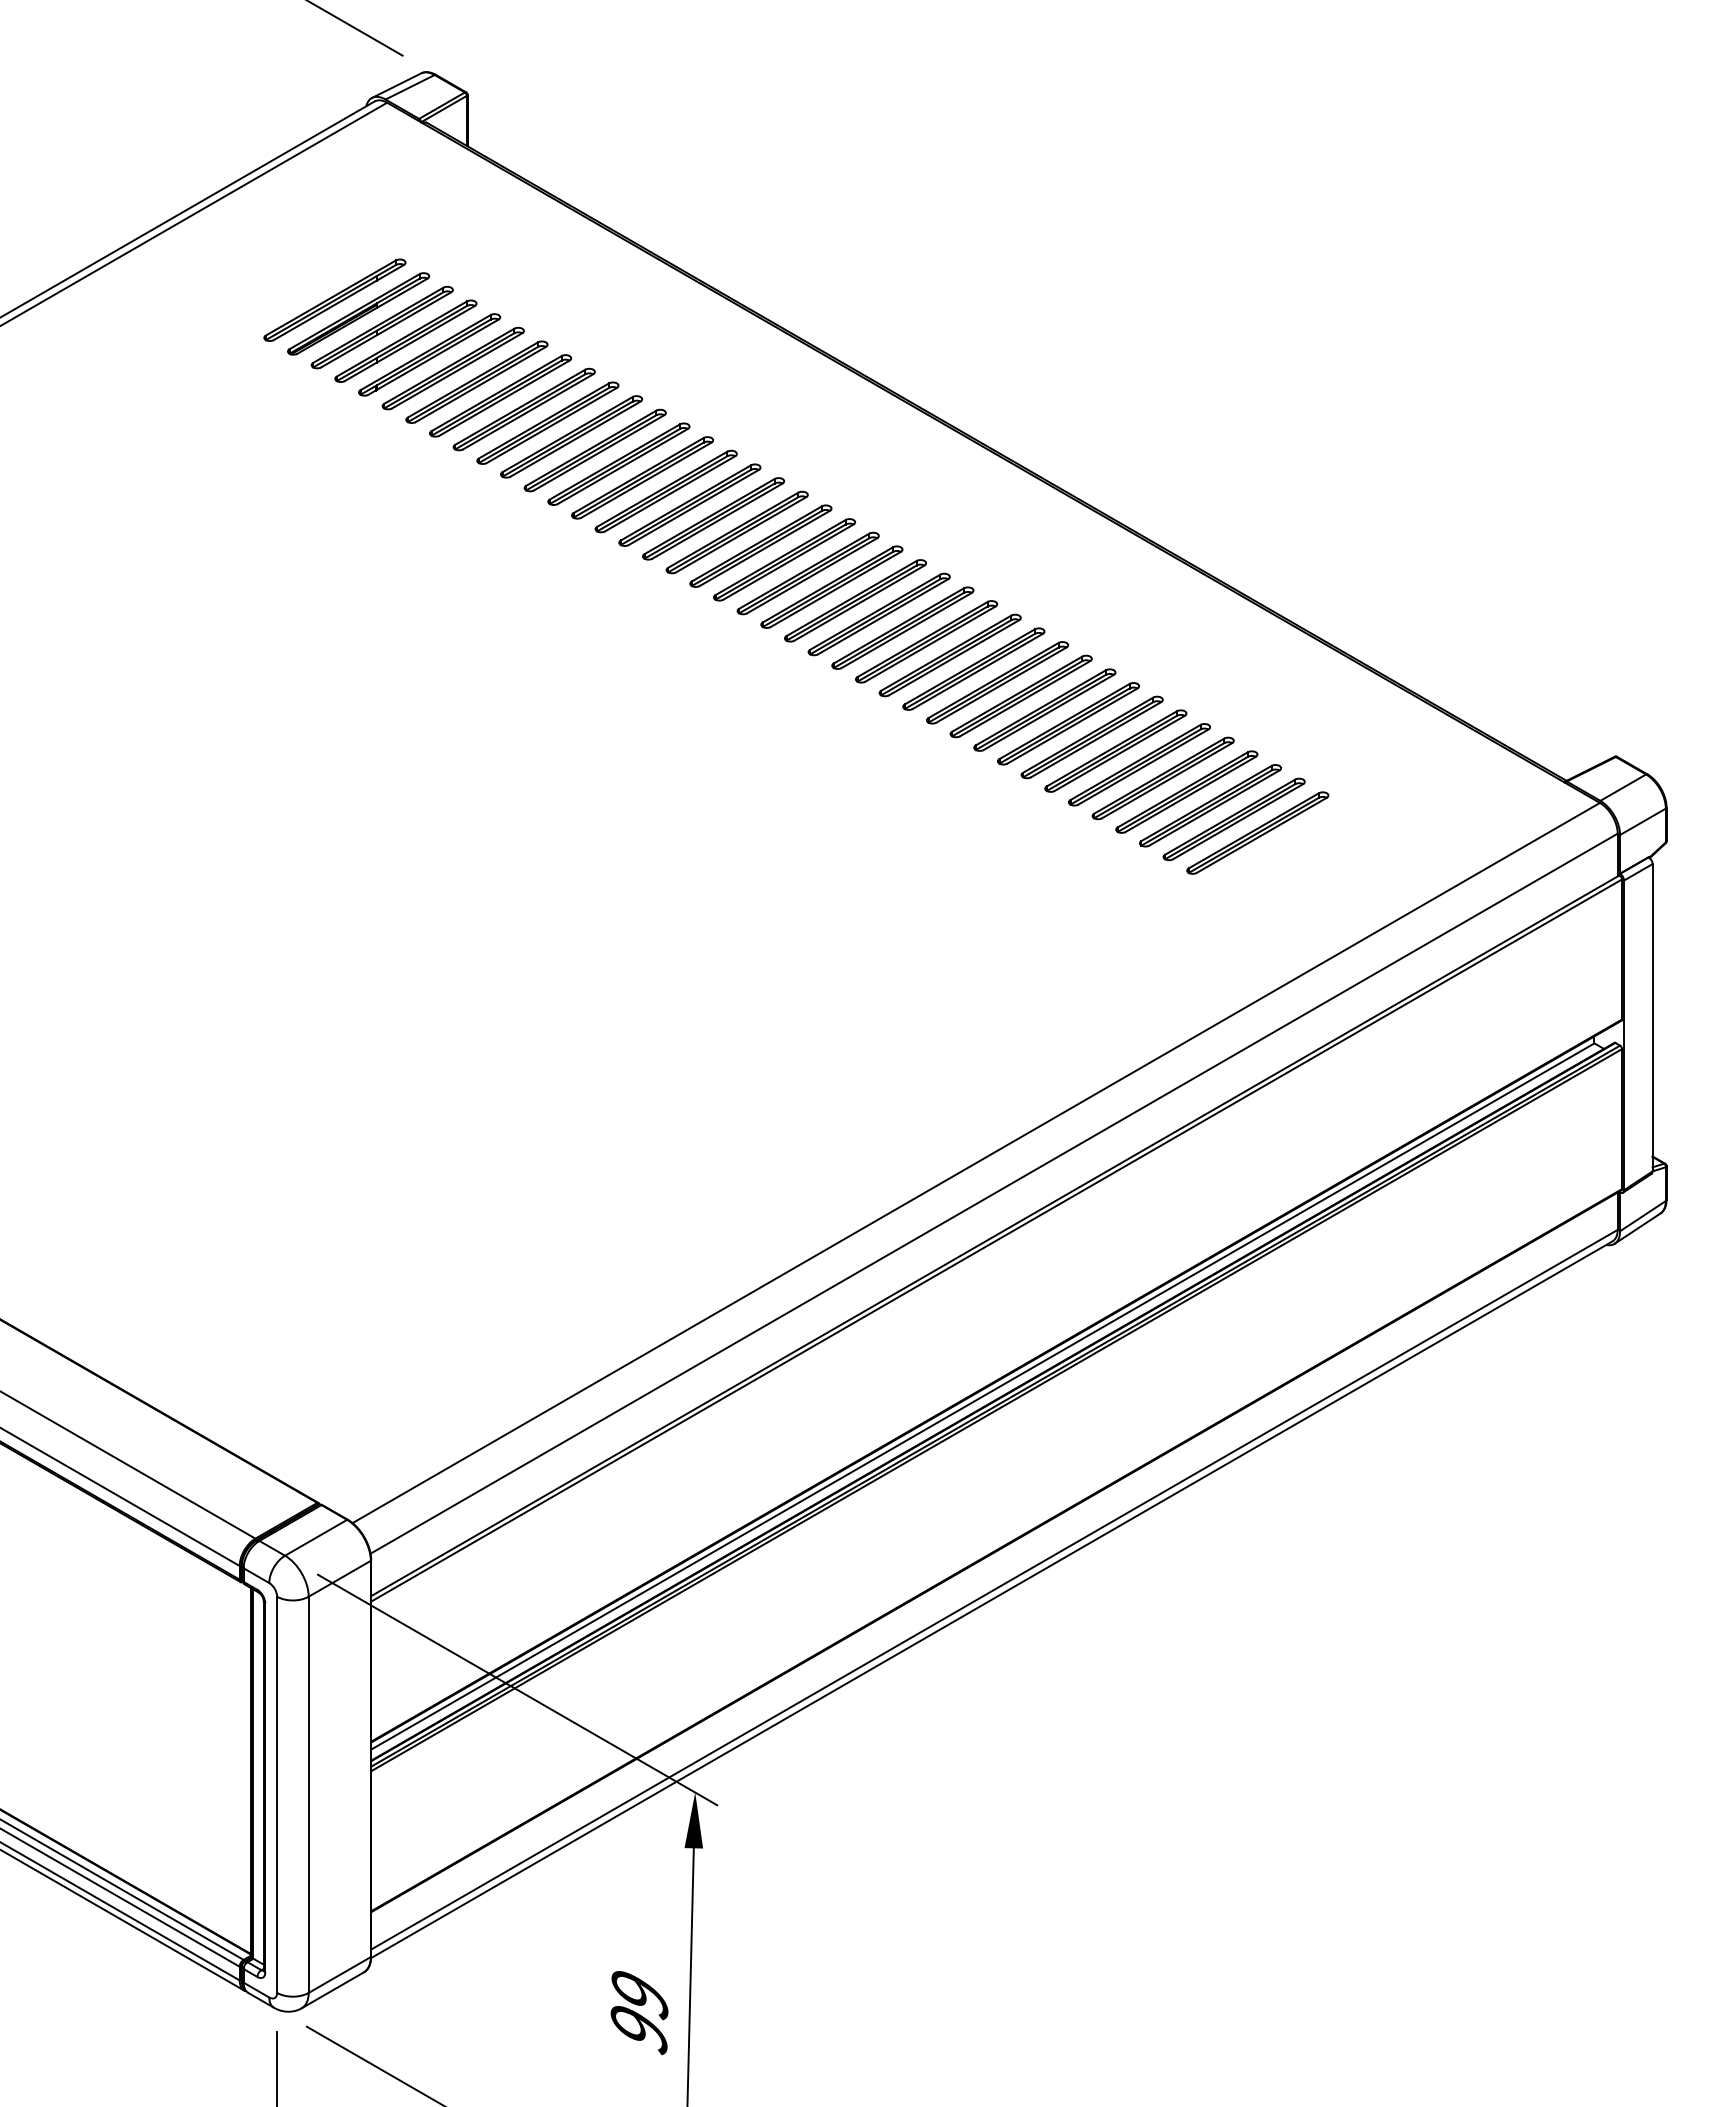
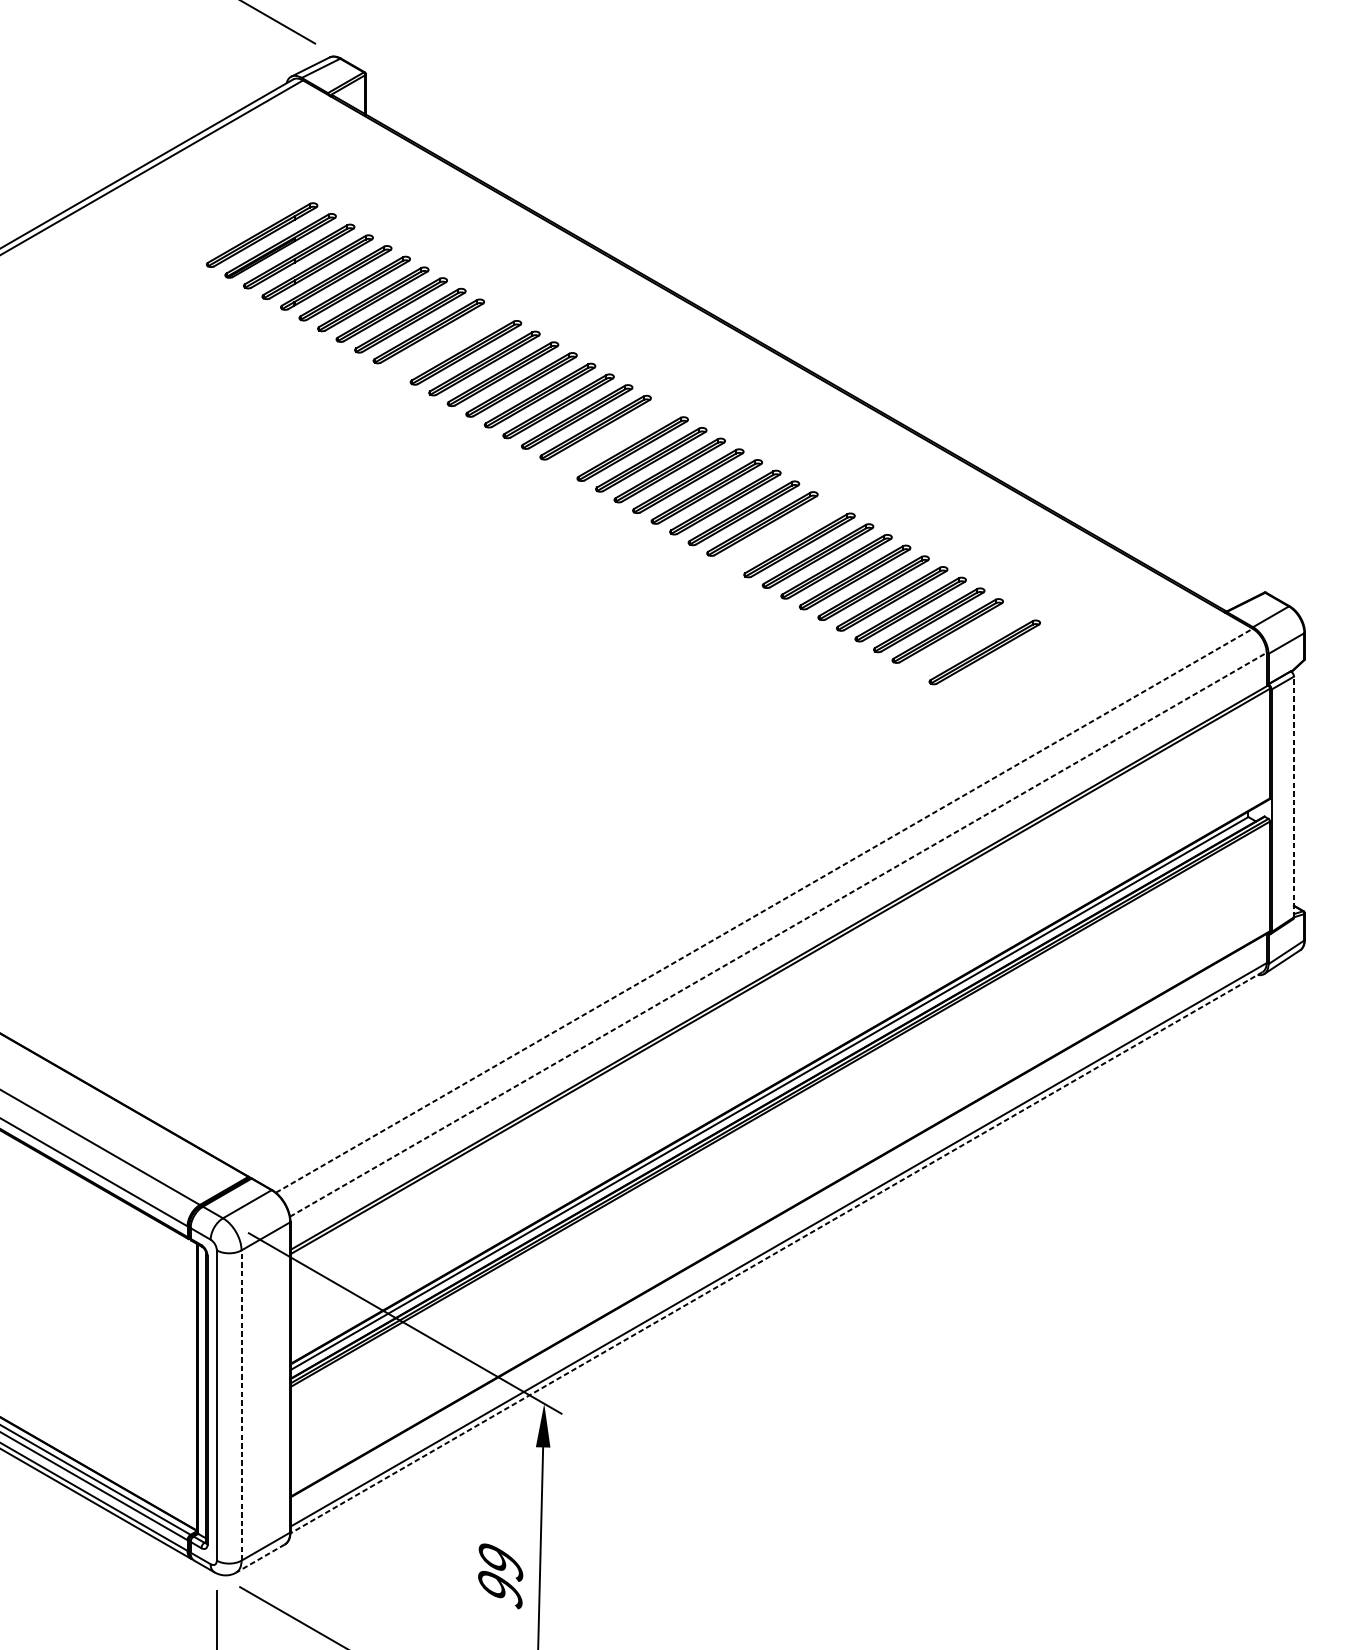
part: (571, 436) -> (447, 341), removed
part: (784, 559) -> (614, 438), removed
part: (997, 682) -> (780, 534), removed
part: (1233, 819) -> (965, 641), removed
line: (1652, 1017) -> (1293, 796), solid -> dashed
line: (976, 1162) -> (764, 910), solid -> dashed
line: (994, 1193) -> (778, 934), solid -> dashed
line: (991, 1599) -> (776, 1252), solid -> dashed
line: (308, 1794) -> (241, 1405), solid -> dashed
line: (332, 1990) -> (260, 1558), solid -> dashed

